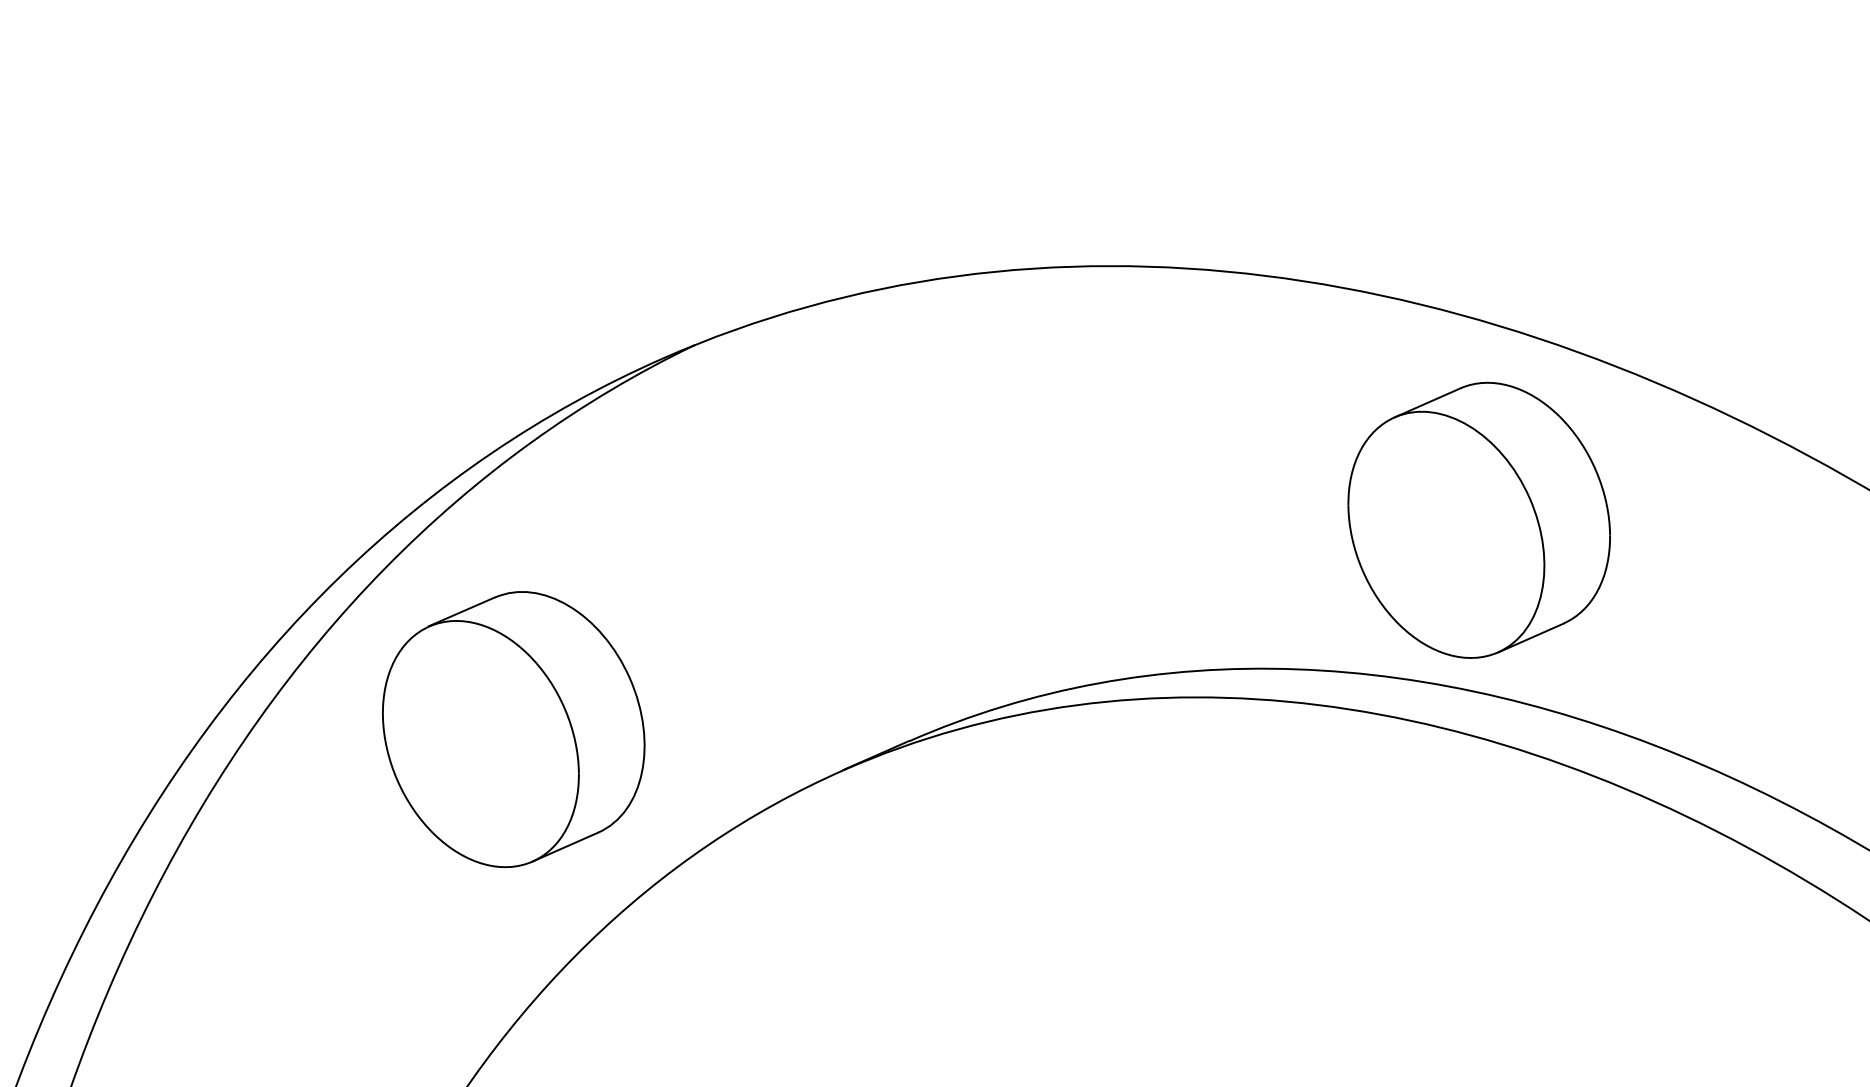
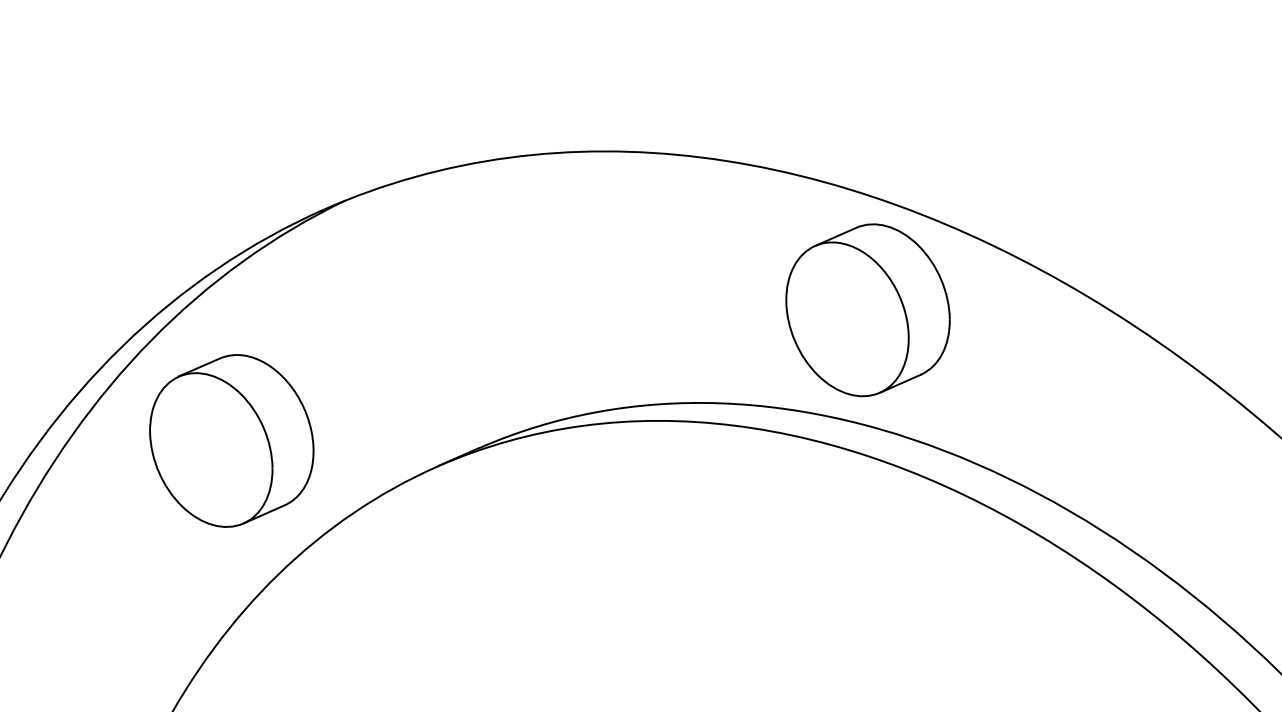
part: (1478, 520) -> (867, 310), moved

